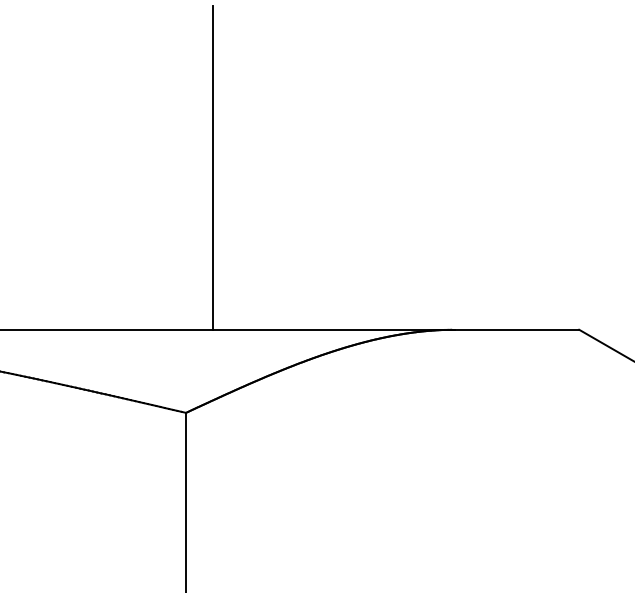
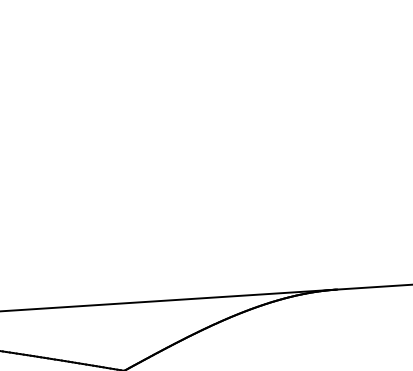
line: (213, 167) -> (133, 170), removed

